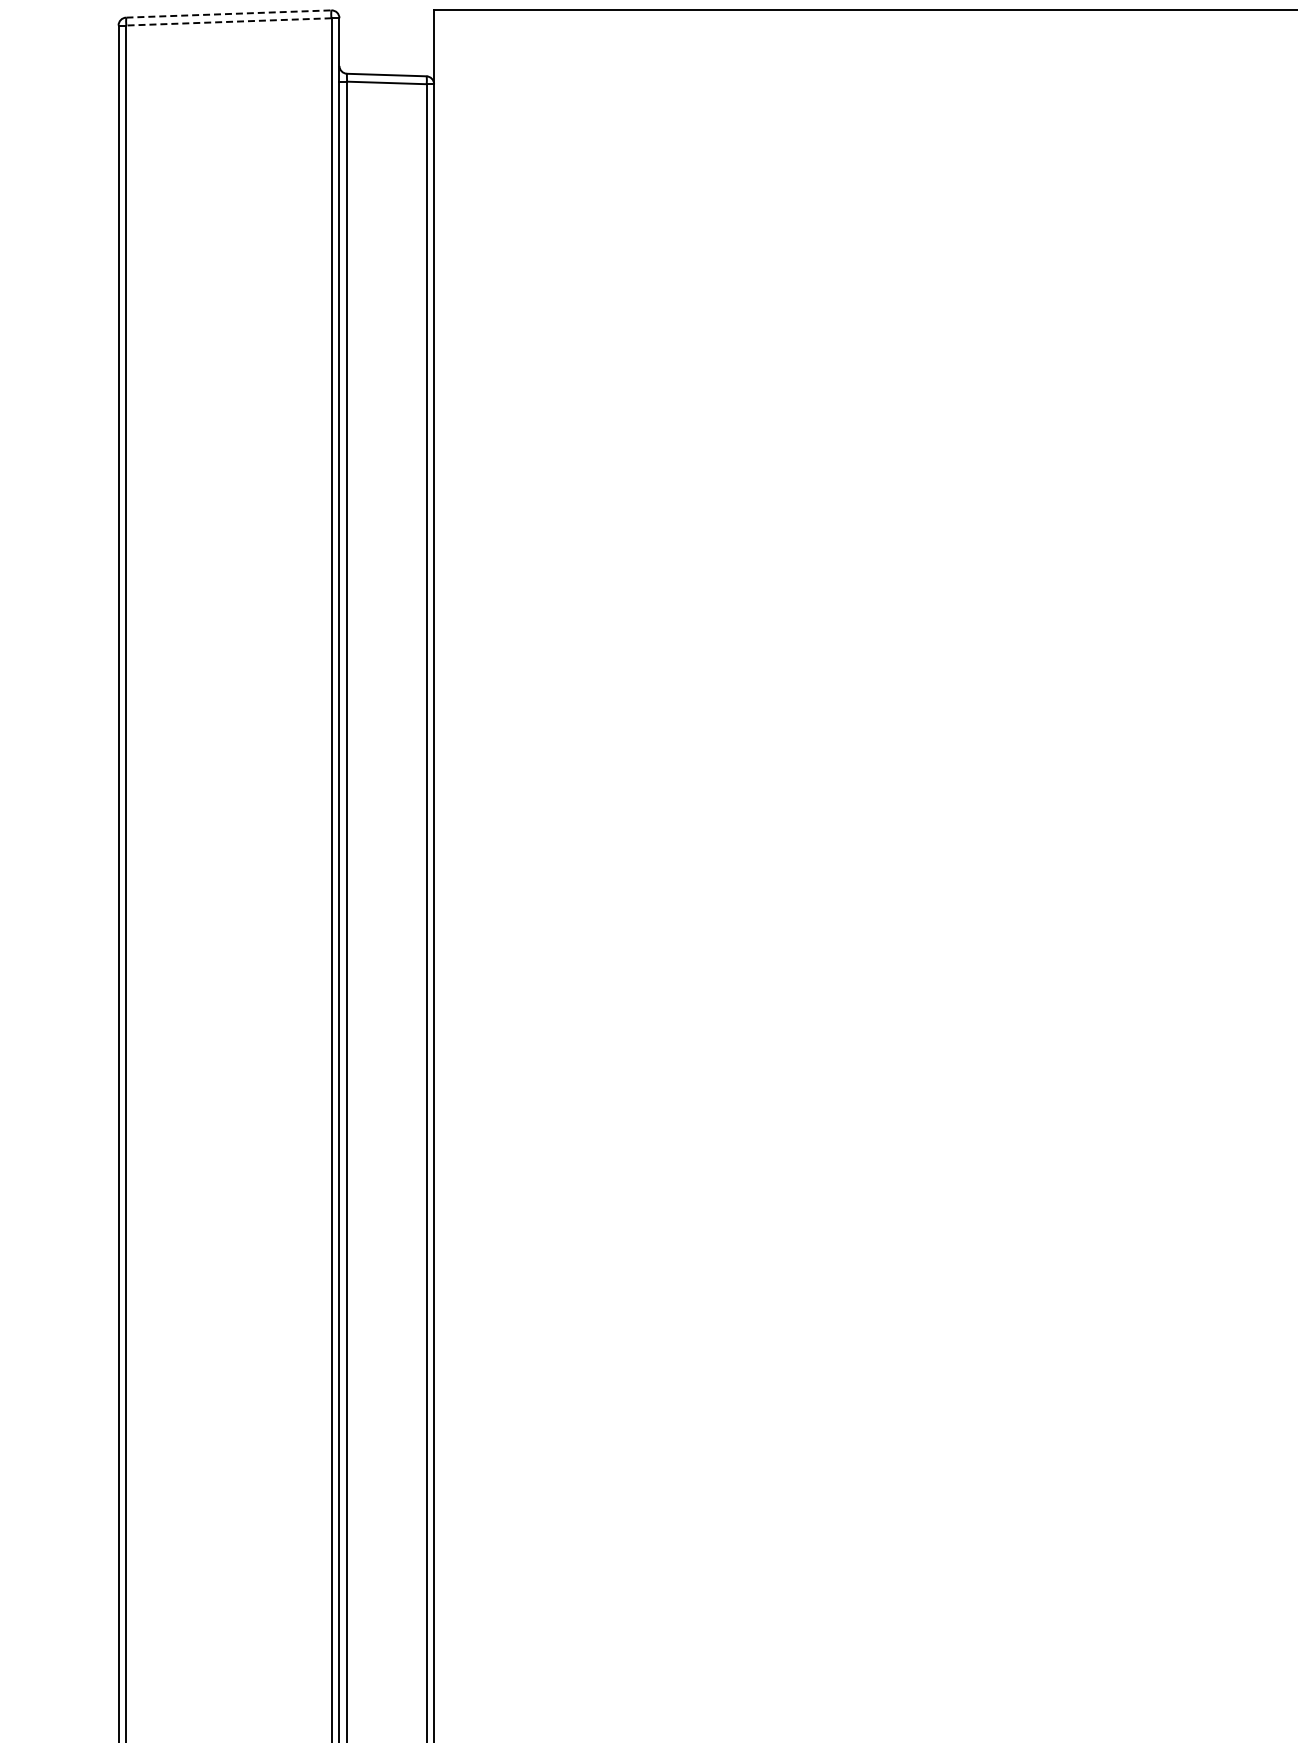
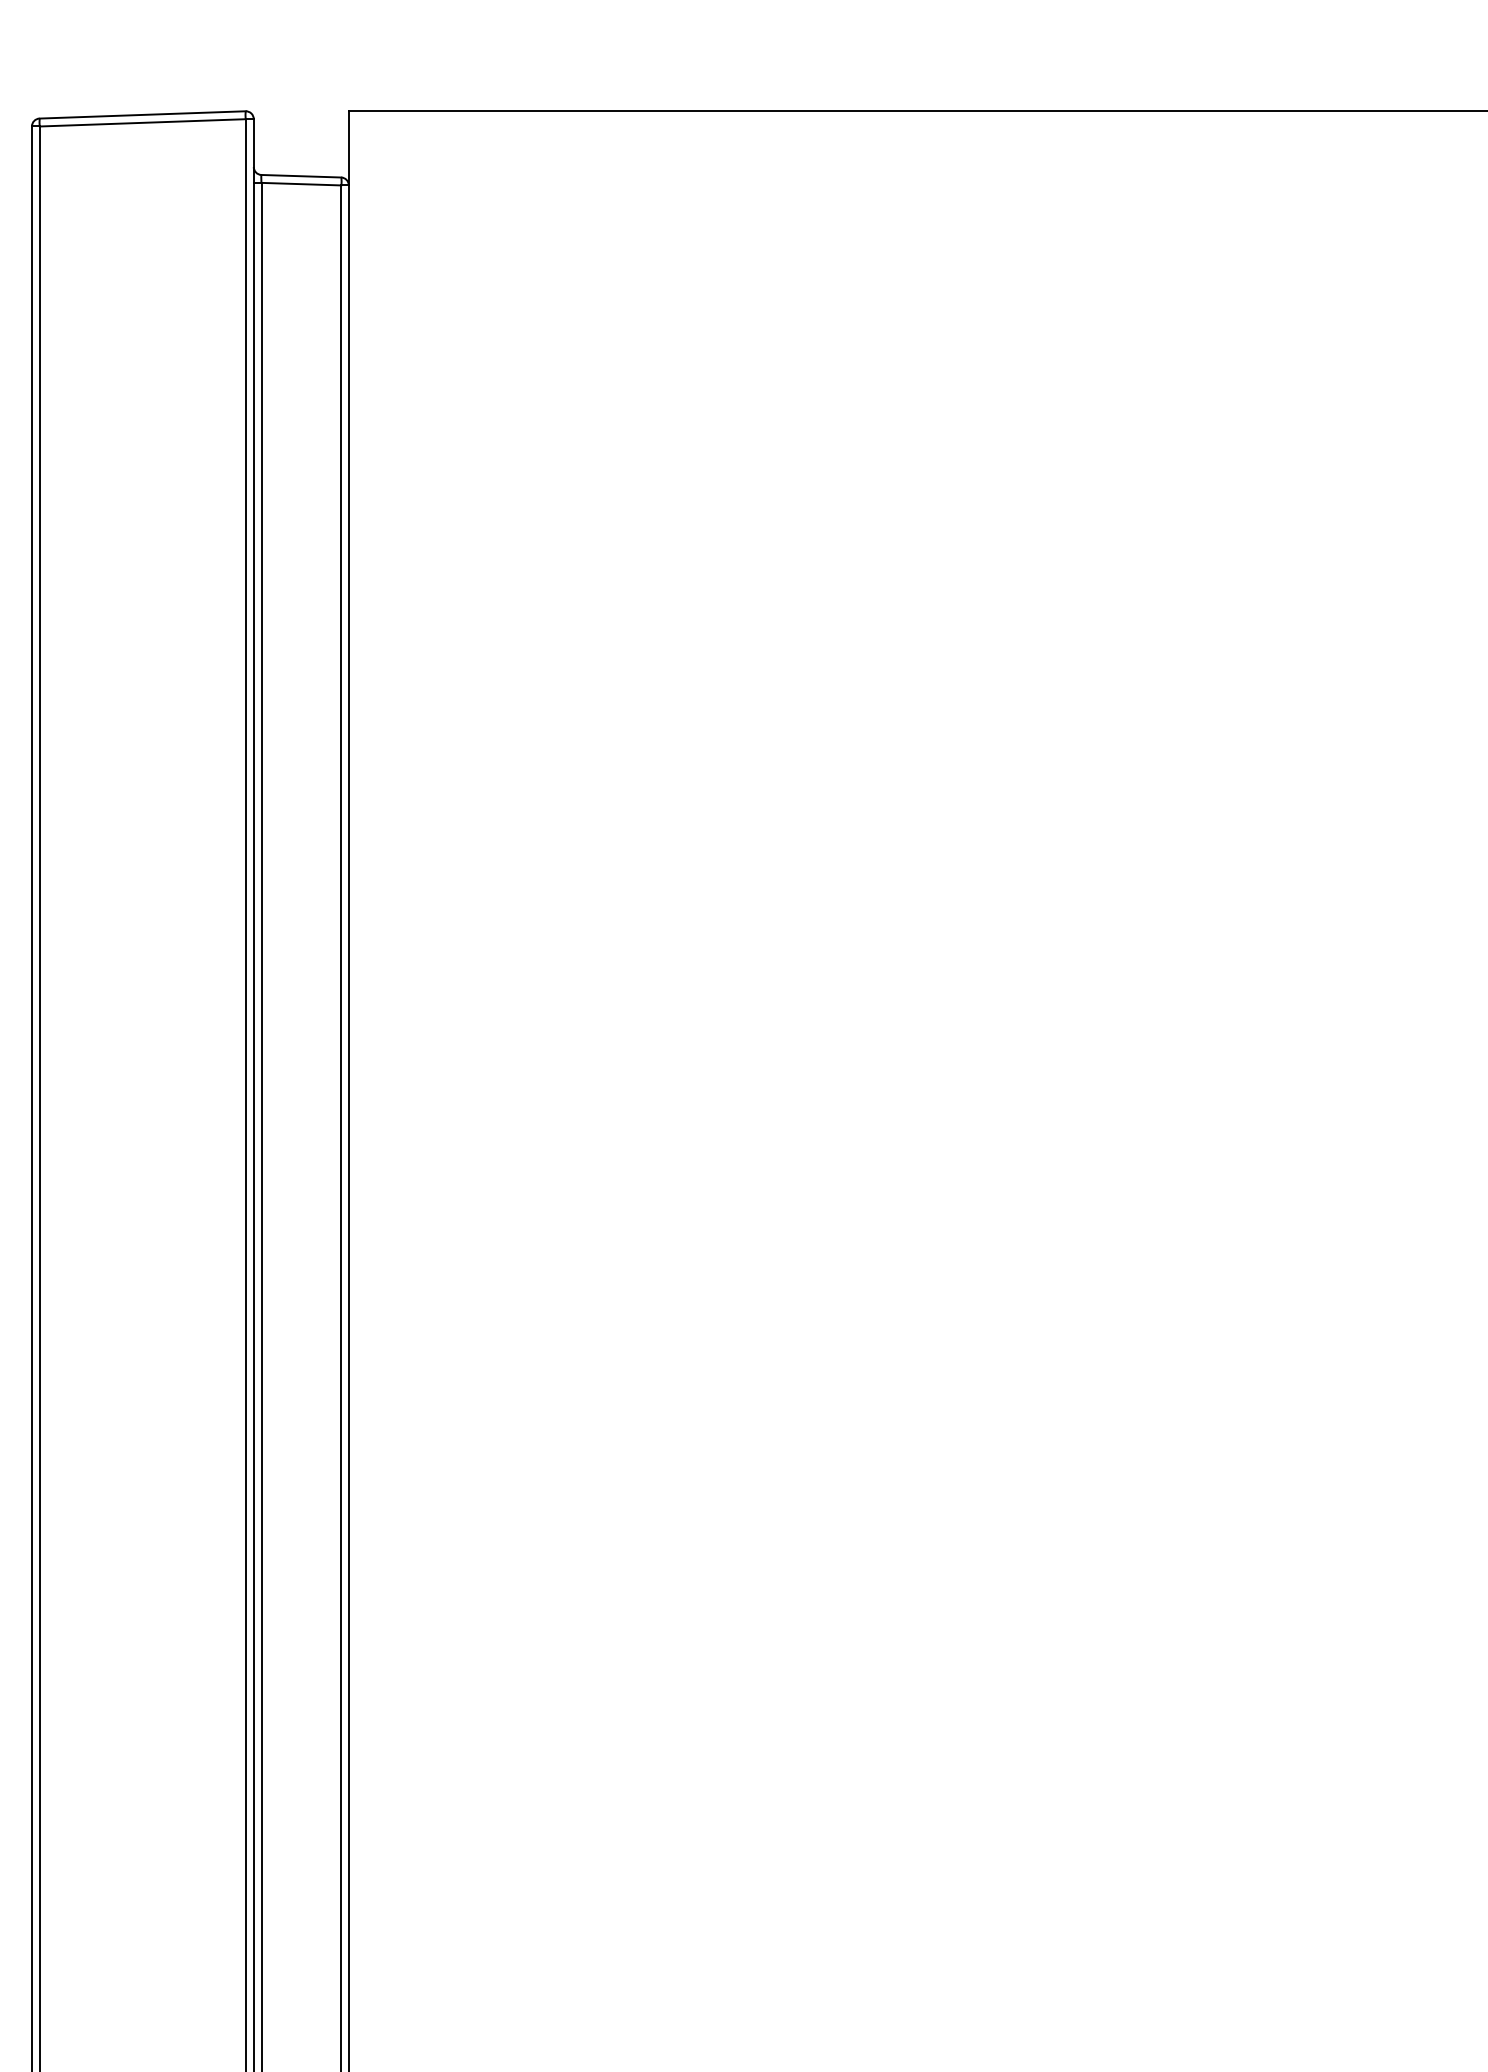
line: (229, 13) -> (143, 114), dashed -> solid
line: (228, 21) -> (142, 122), dashed -> solid

